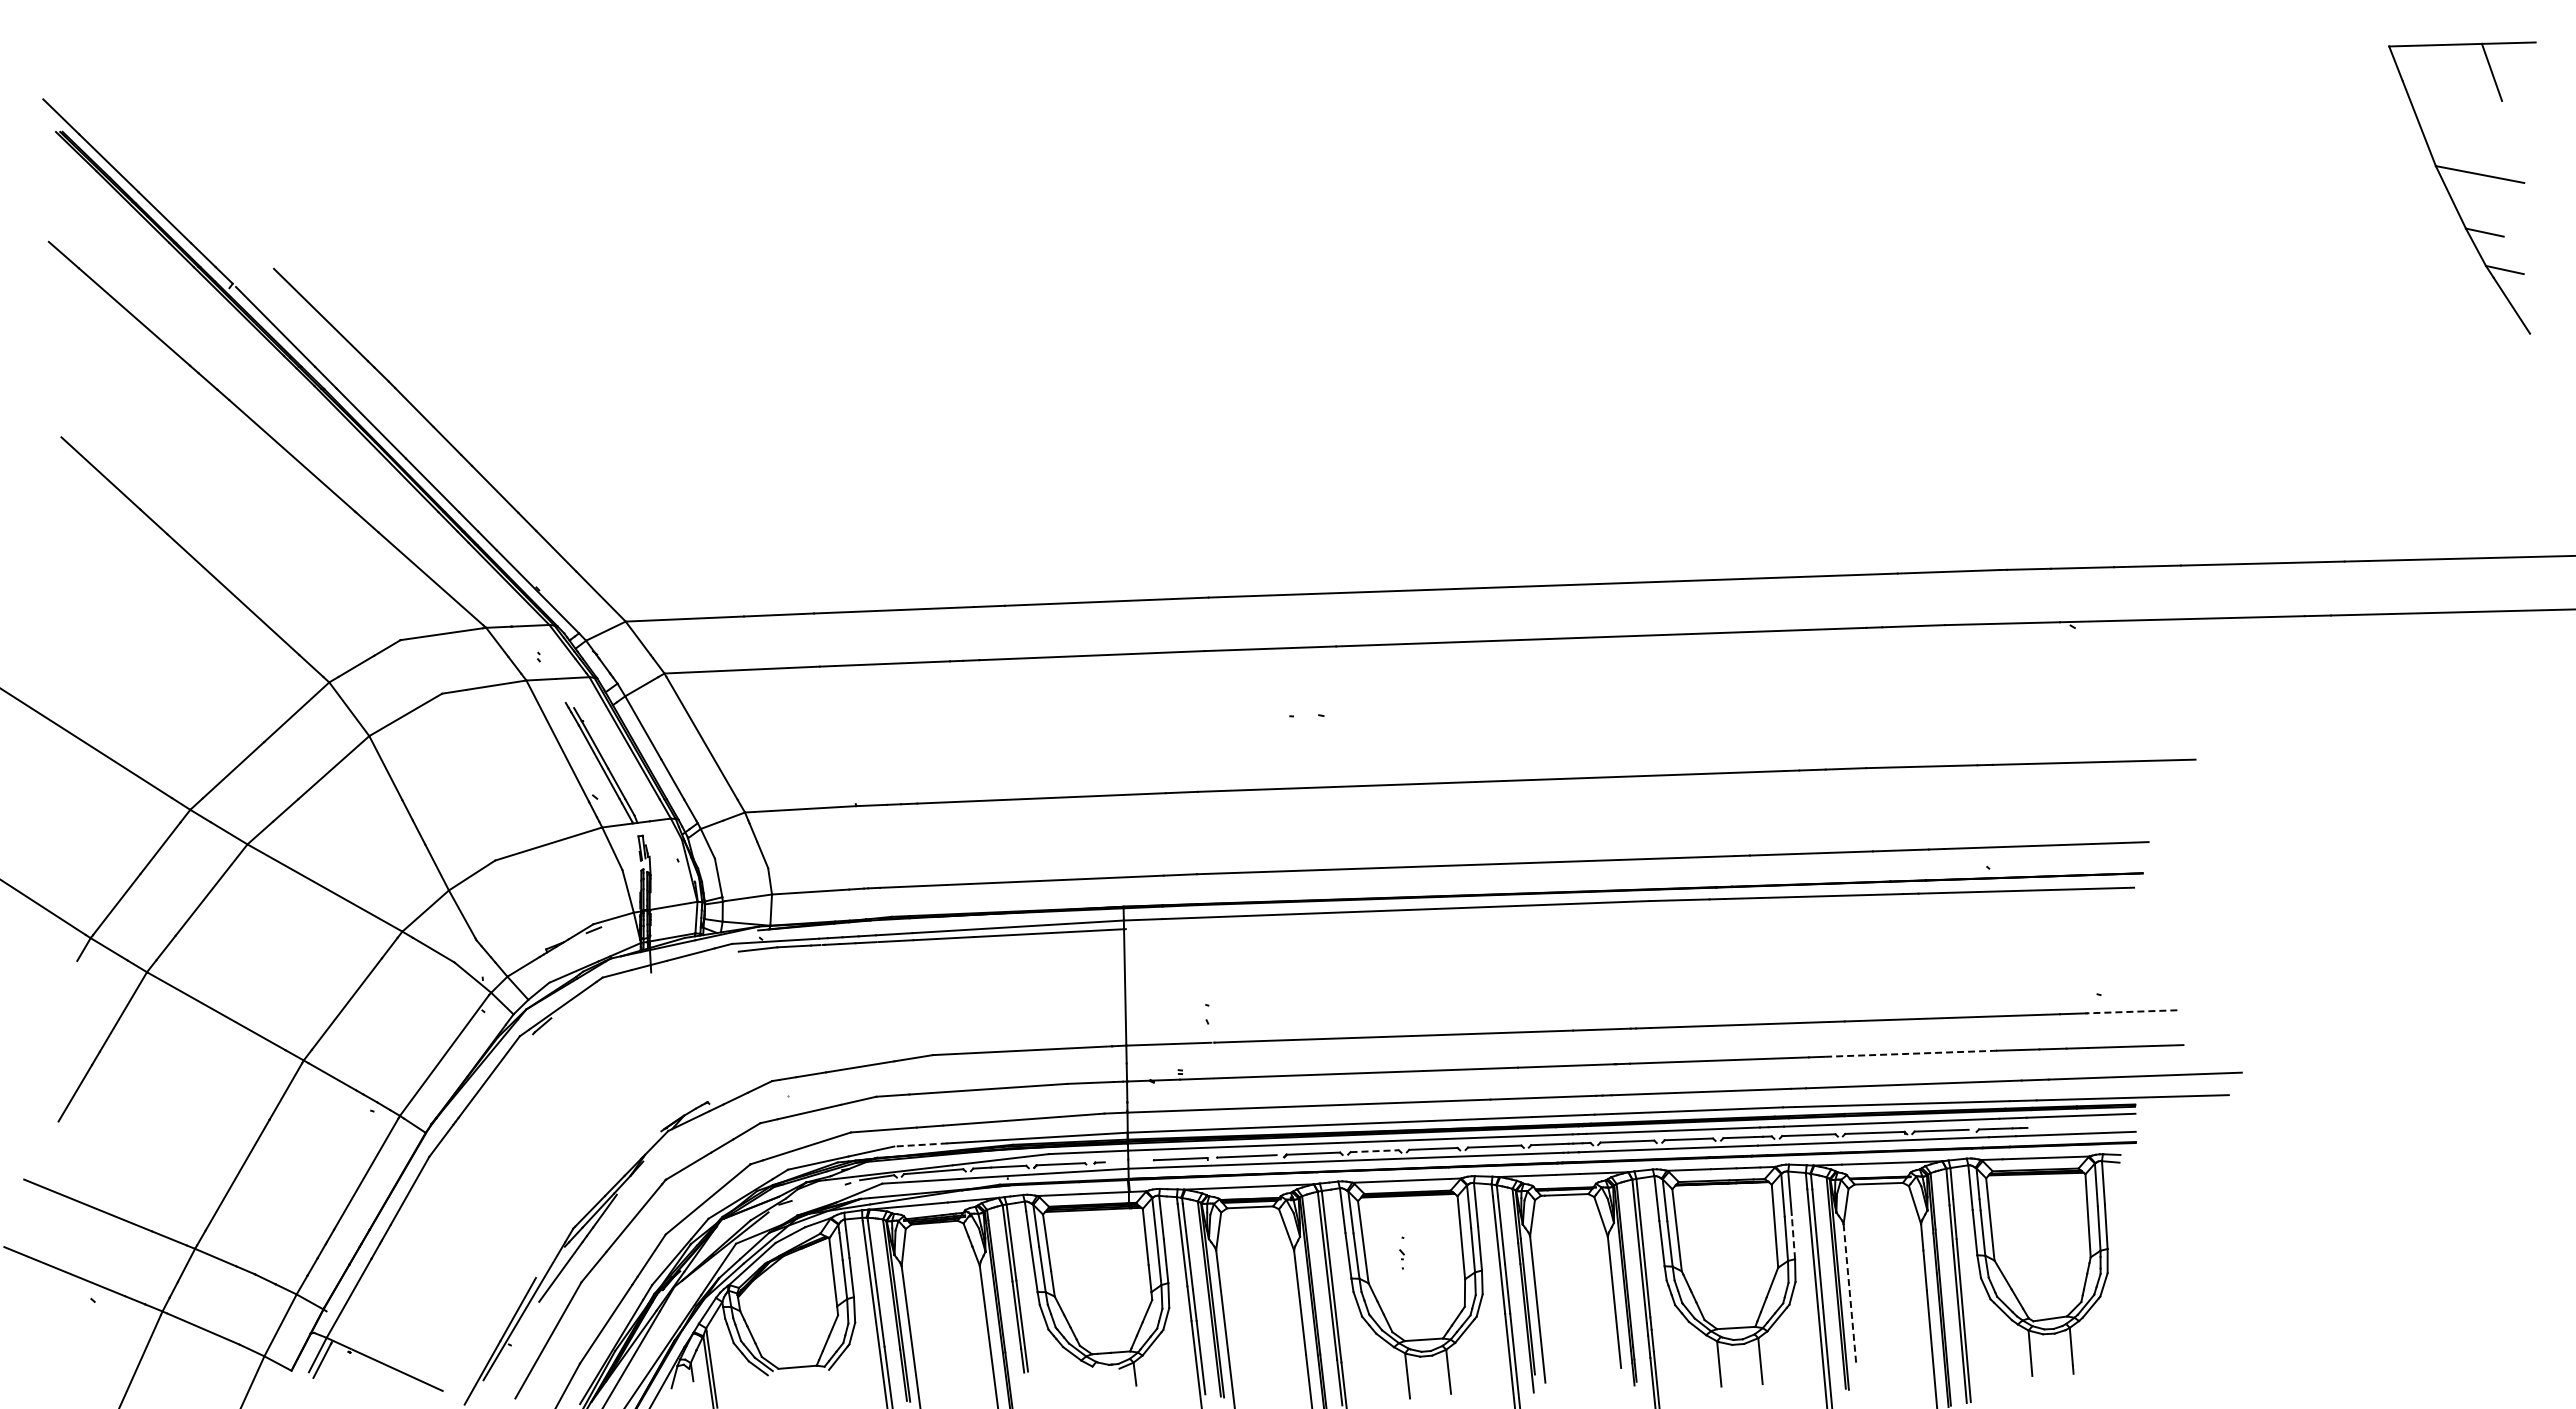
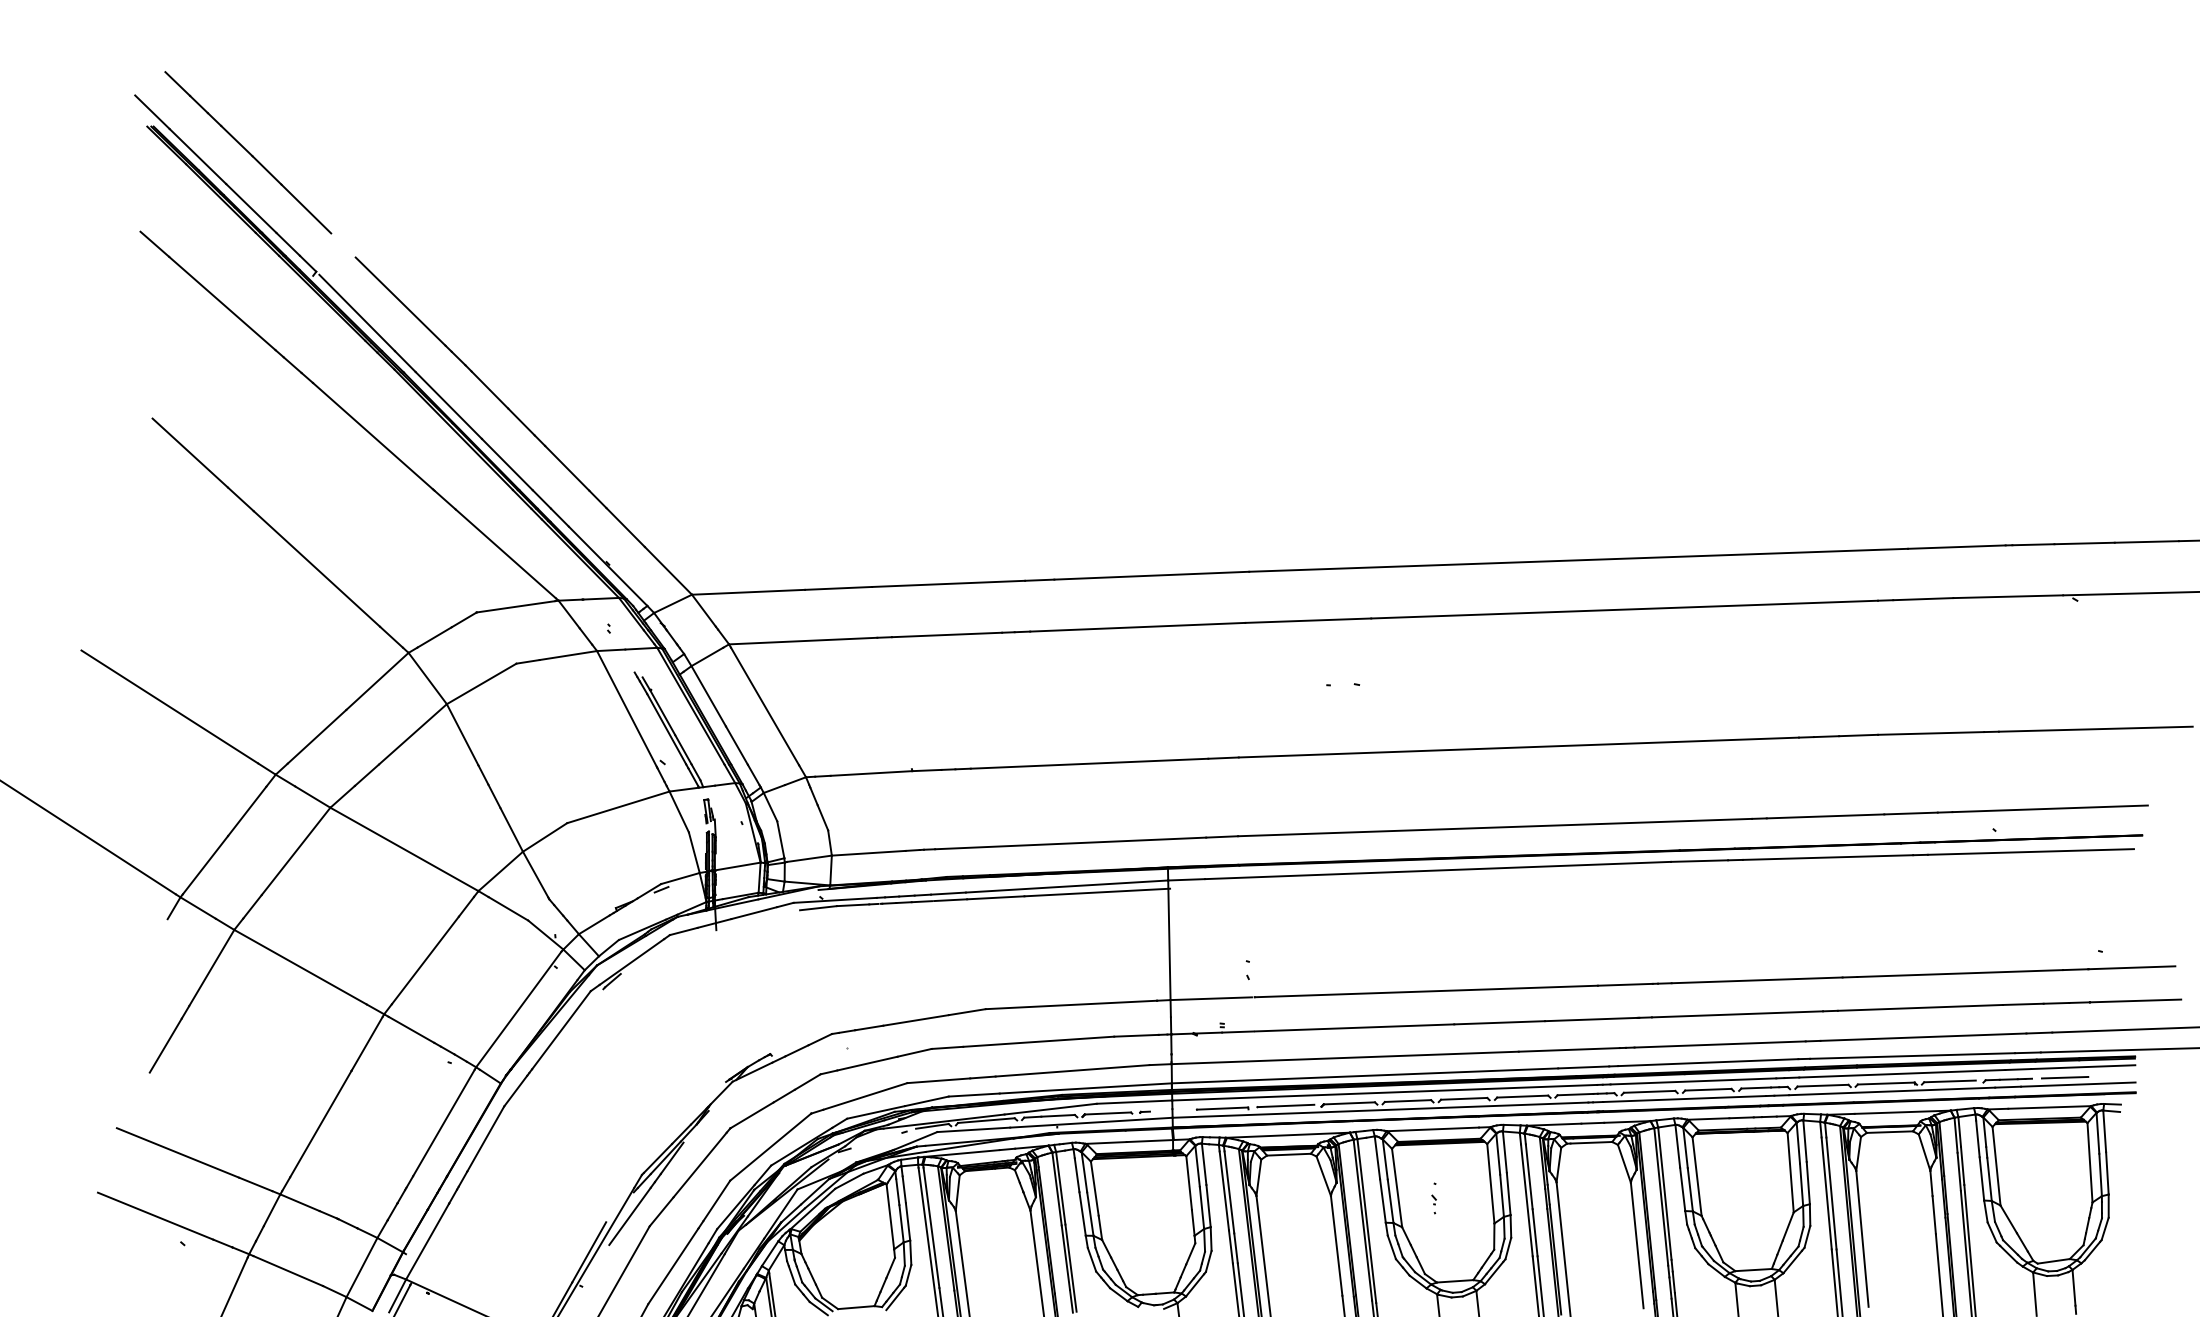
line: (161, 158) -> (248, 152), added
line: (2131, 1011) -> (2131, 967), dashed -> solid
line: (1910, 1053) -> (1920, 1007), dashed -> solid
line: (2061, 1126) -> (2064, 1077), added
line: (920, 1144) -> (973, 1094), dashed -> solid
line: (1375, 1151) -> (1408, 1101), dashed -> solid
line: (1793, 1236) -> (1808, 1182), dashed -> solid
line: (1850, 1295) -> (1862, 1238), dashed -> solid

